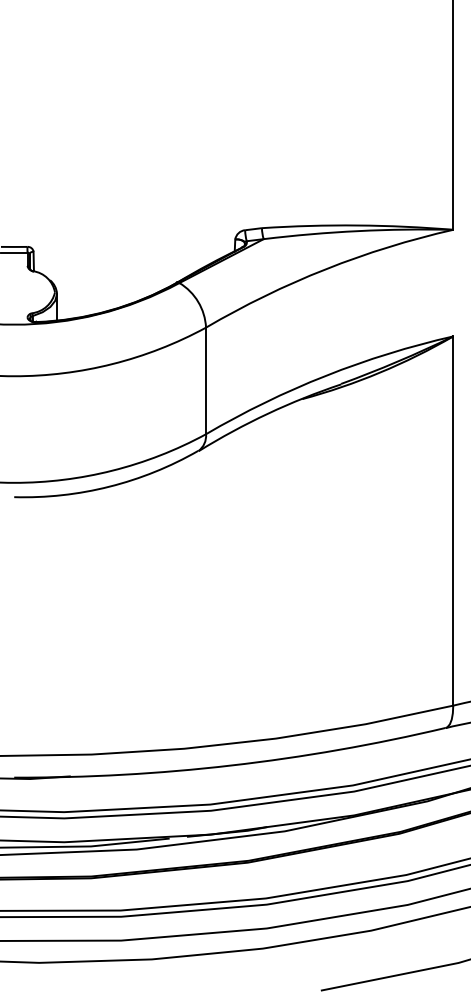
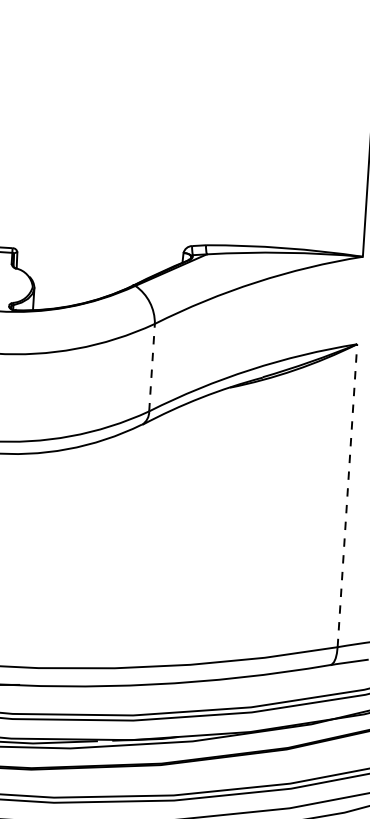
line: (206, 380) -> (152, 367), solid -> dashed
line: (453, 521) -> (347, 496), solid -> dashed

